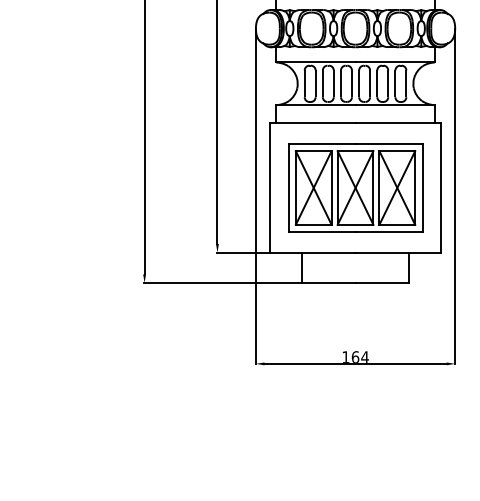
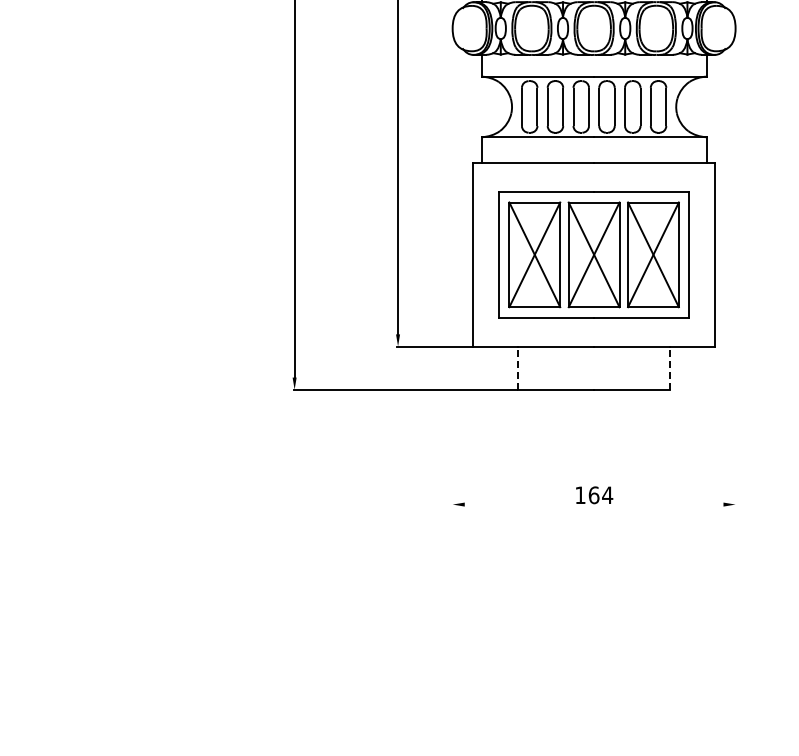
line: (255, 196) -> (452, 267), removed
line: (455, 196) -> (735, 267), removed
line: (301, 268) -> (517, 368), solid -> dashed
line: (409, 268) -> (670, 368), solid -> dashed
line: (355, 363) -> (593, 504), removed

